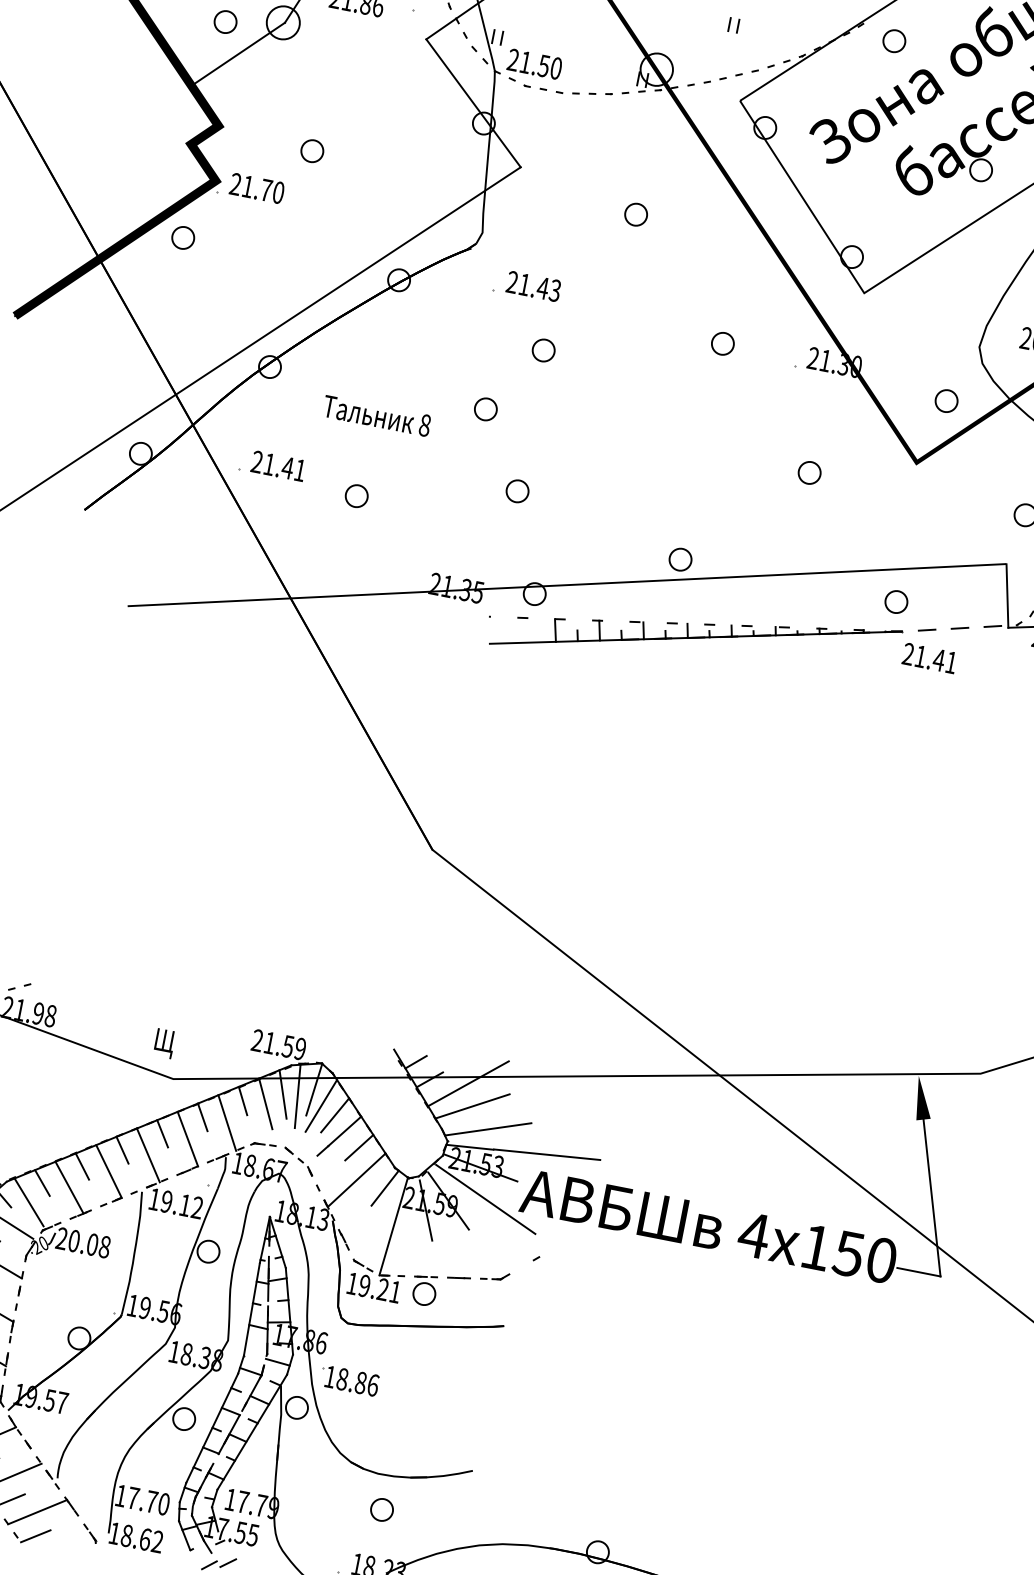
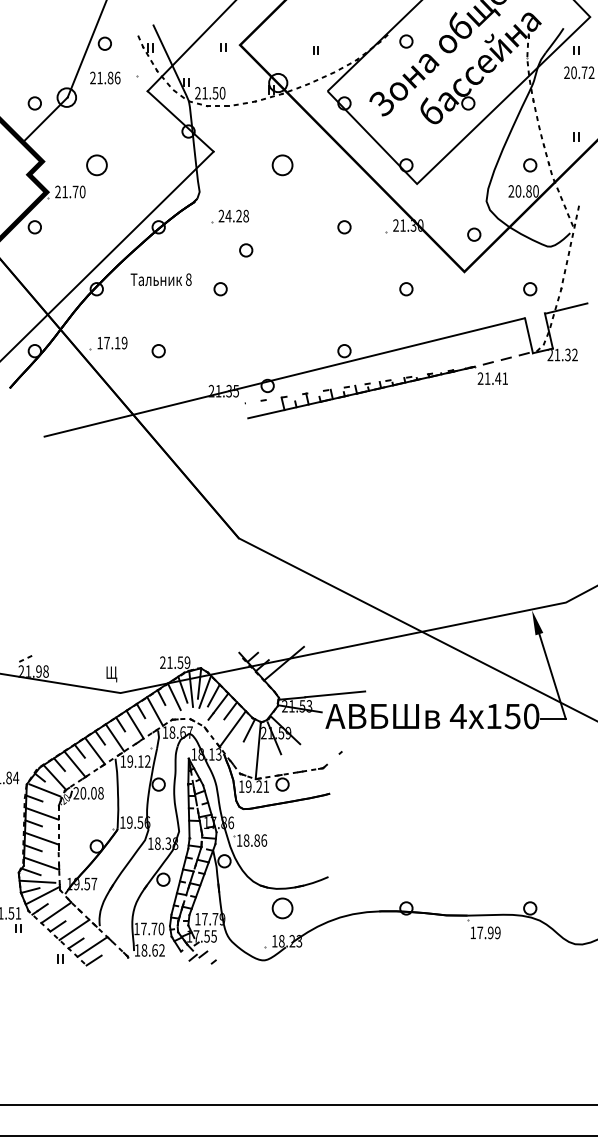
part: (311, 151) -> (96, 165), size x1.6
part: (636, 214) -> (282, 165), size x1.6
text: (540, 286) -> (237, 215), 21.43 -> 24.28
text: (375, 415) -> (160, 279), moved
text: (279, 465) -> (112, 342), 21.41 -> 17.19
part: (518, 492) -> (247, 331), removed
part: (896, 602) -> (468, 351), removed
line: (472, 1105) -> (288, 675), removed
line: (489, 1129) -> (300, 686), removed
line: (486, 1199) -> (306, 725), removed
part: (381, 1509) -> (282, 908), size x1.6

